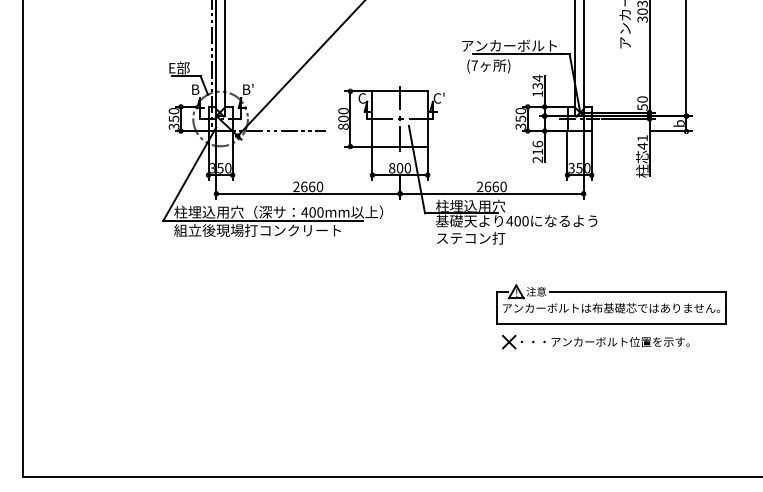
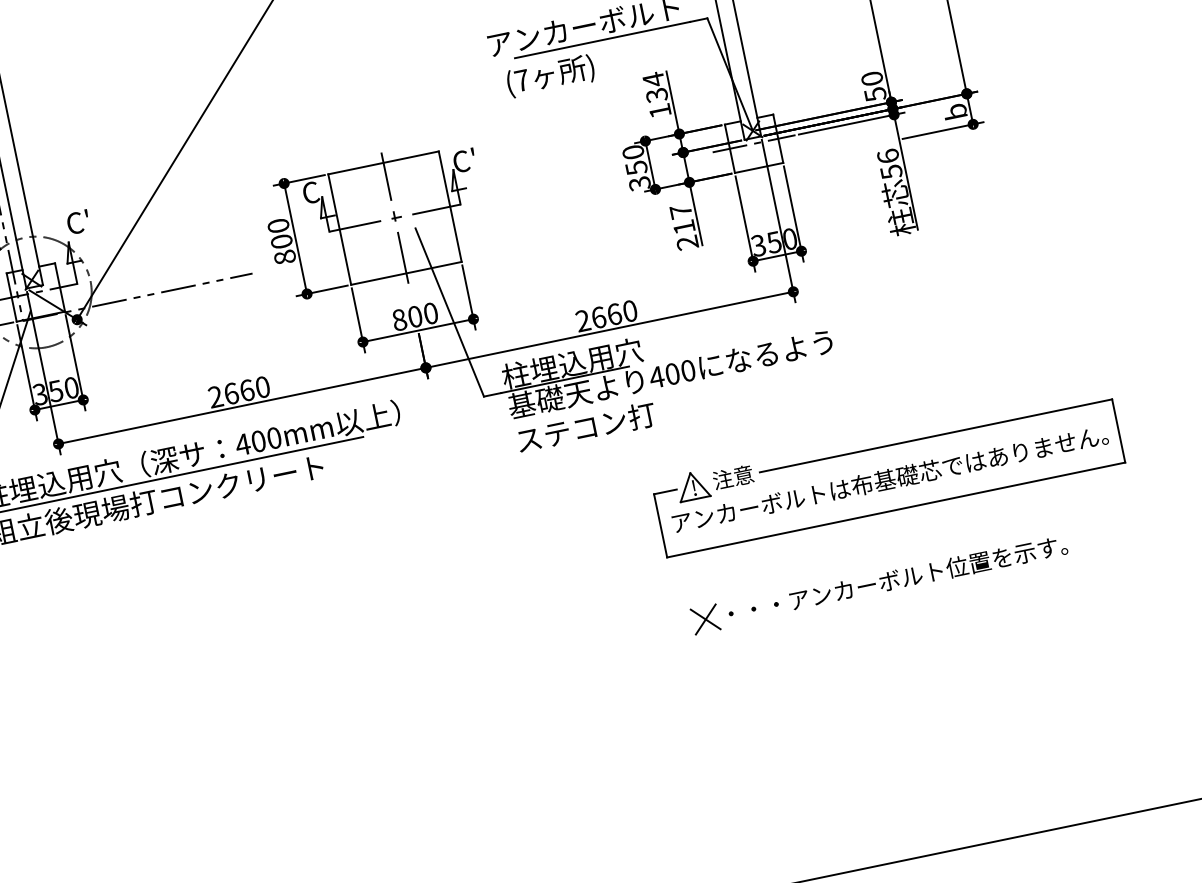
text: (247, 89) -> (77, 222), B' -> C'
text: (642, 142) -> (889, 164), 41 -> 56
text: (537, 144) -> (680, 212), 216 -> 217
part: (611, 304) -> (888, 471), moved

